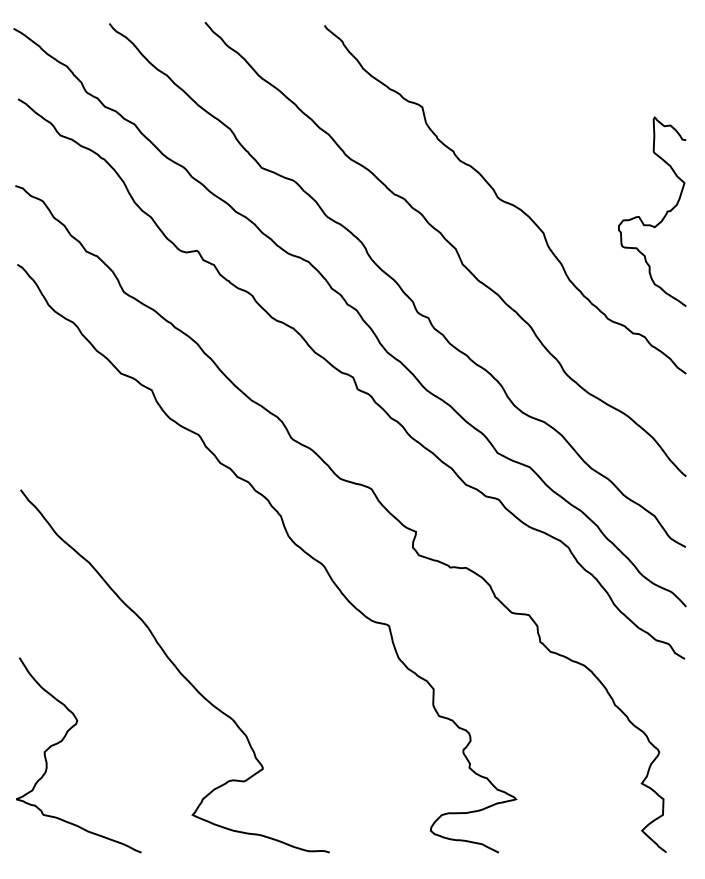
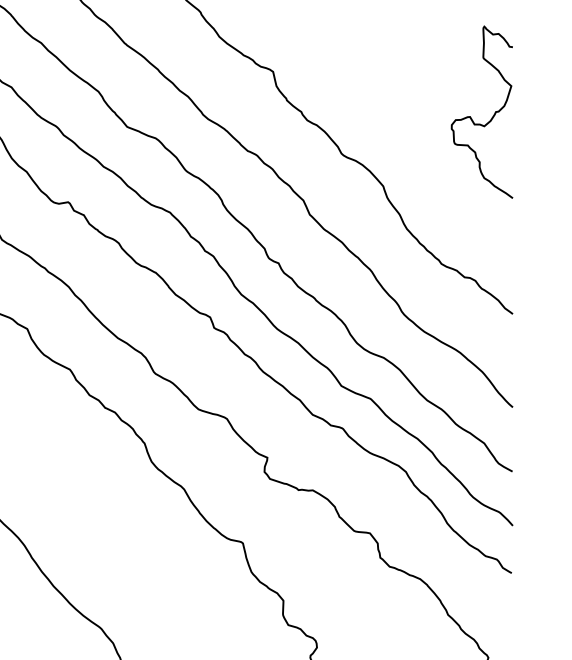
curve: (661, 219) -> (490, 119), moved

